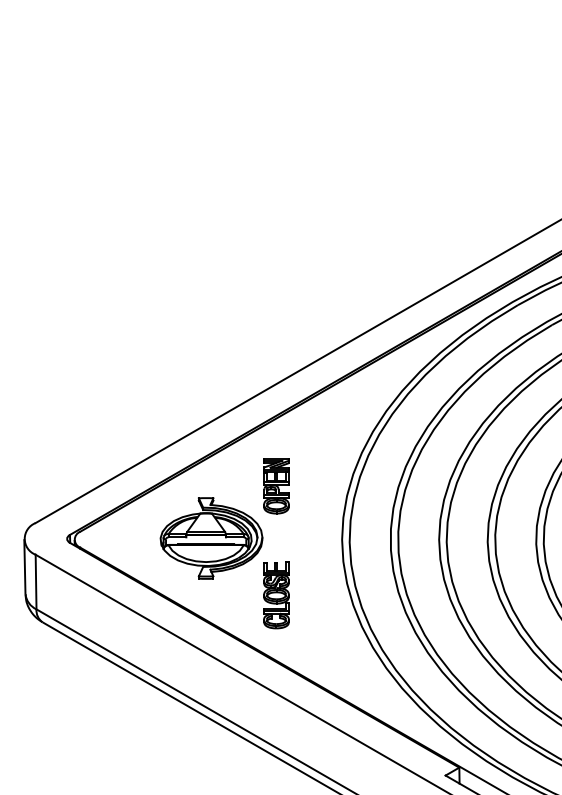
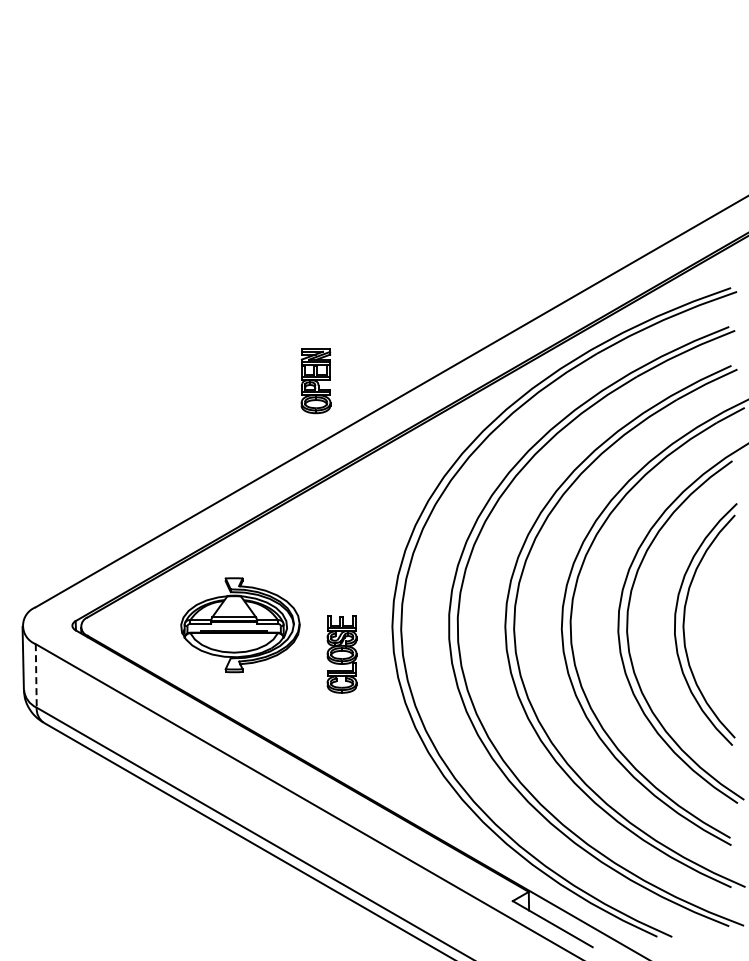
part: (276, 486) -> (315, 381), moved
line: (36, 581) -> (36, 675), solid -> dashed
part: (276, 595) -> (341, 654), moved

